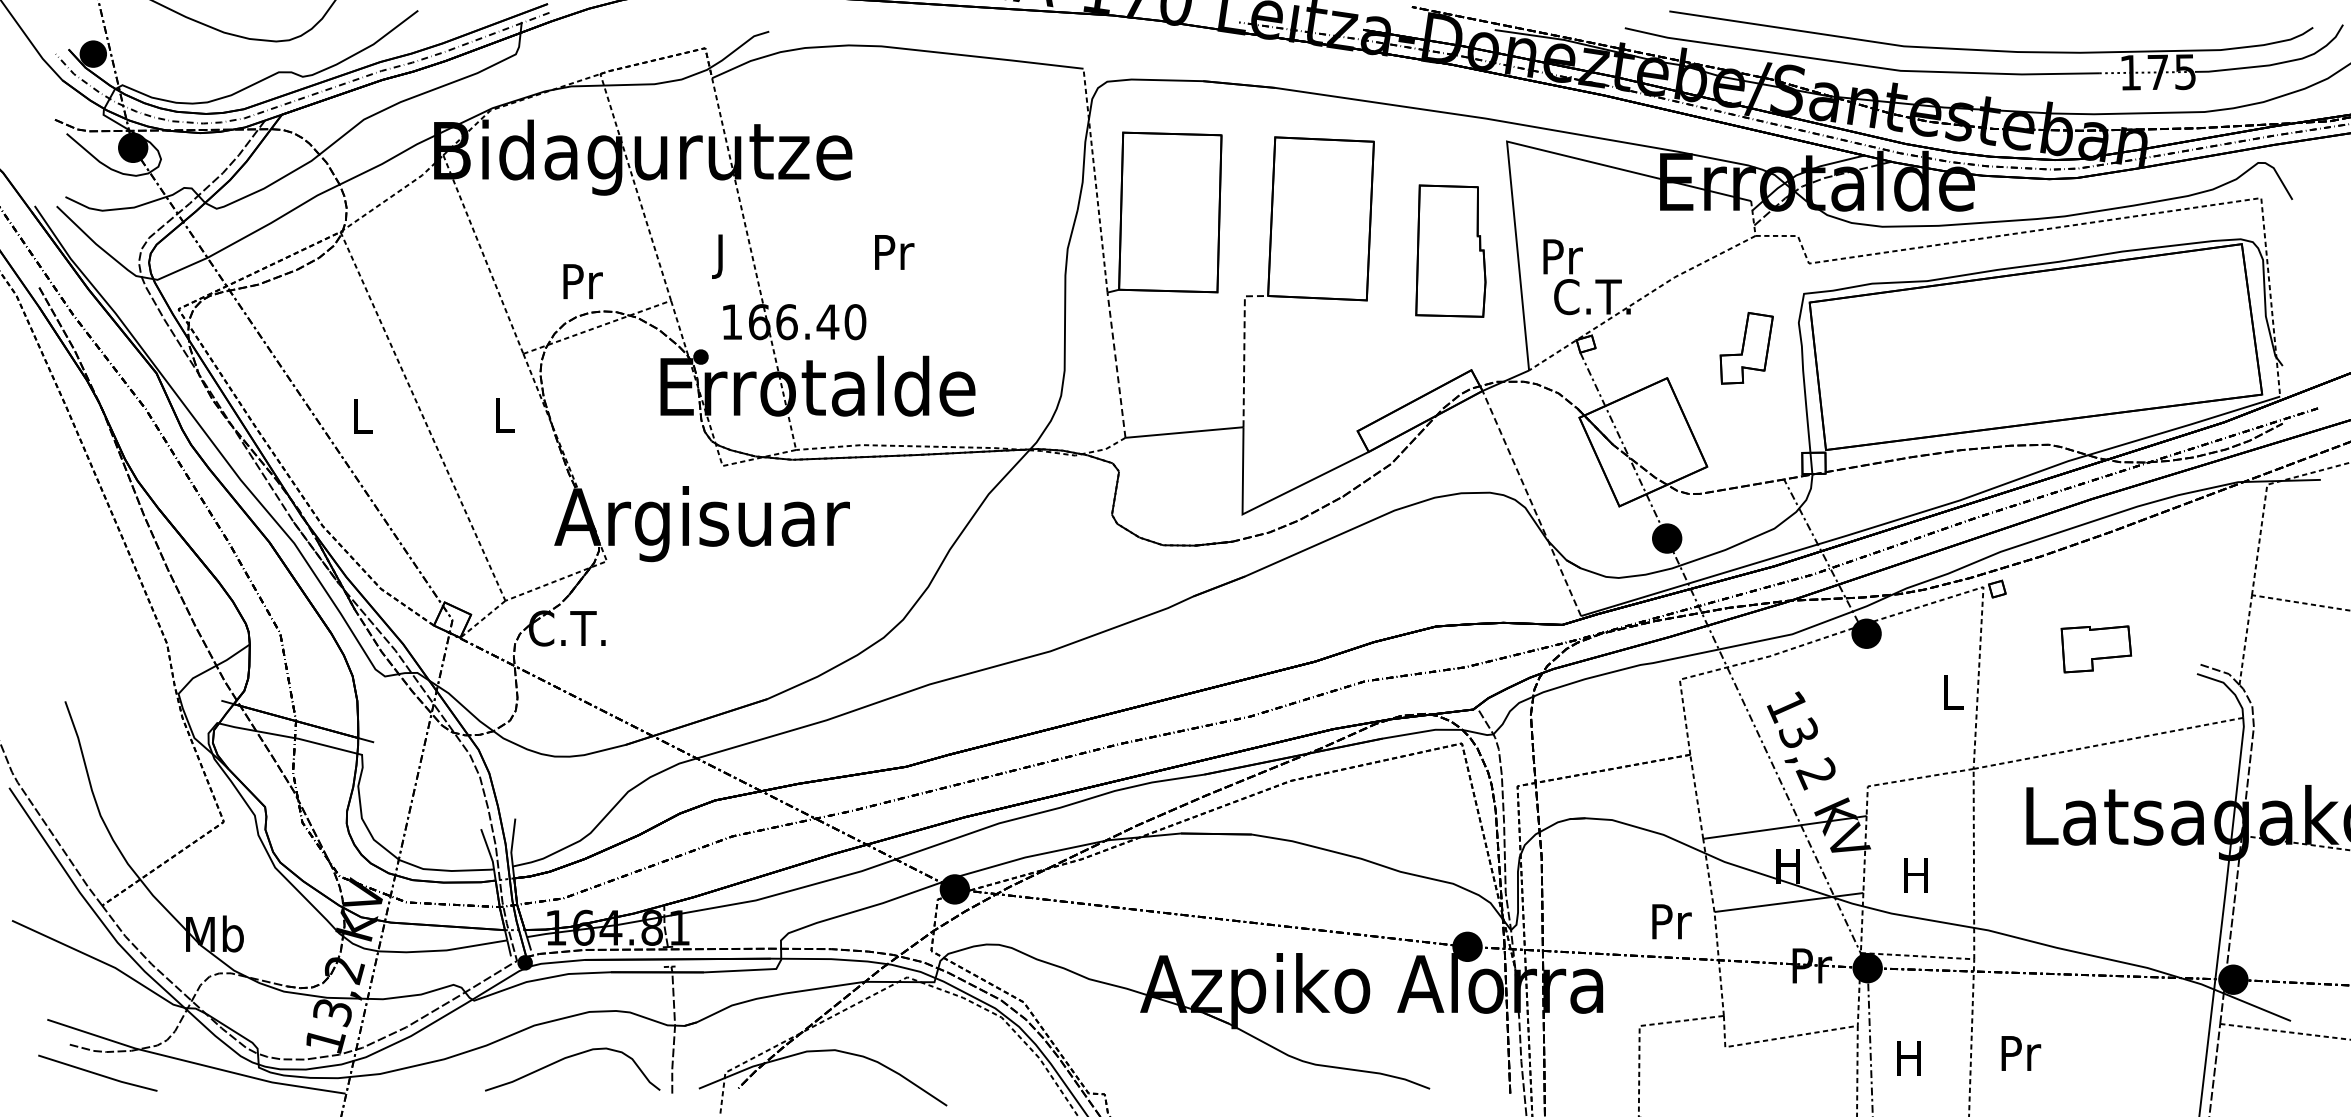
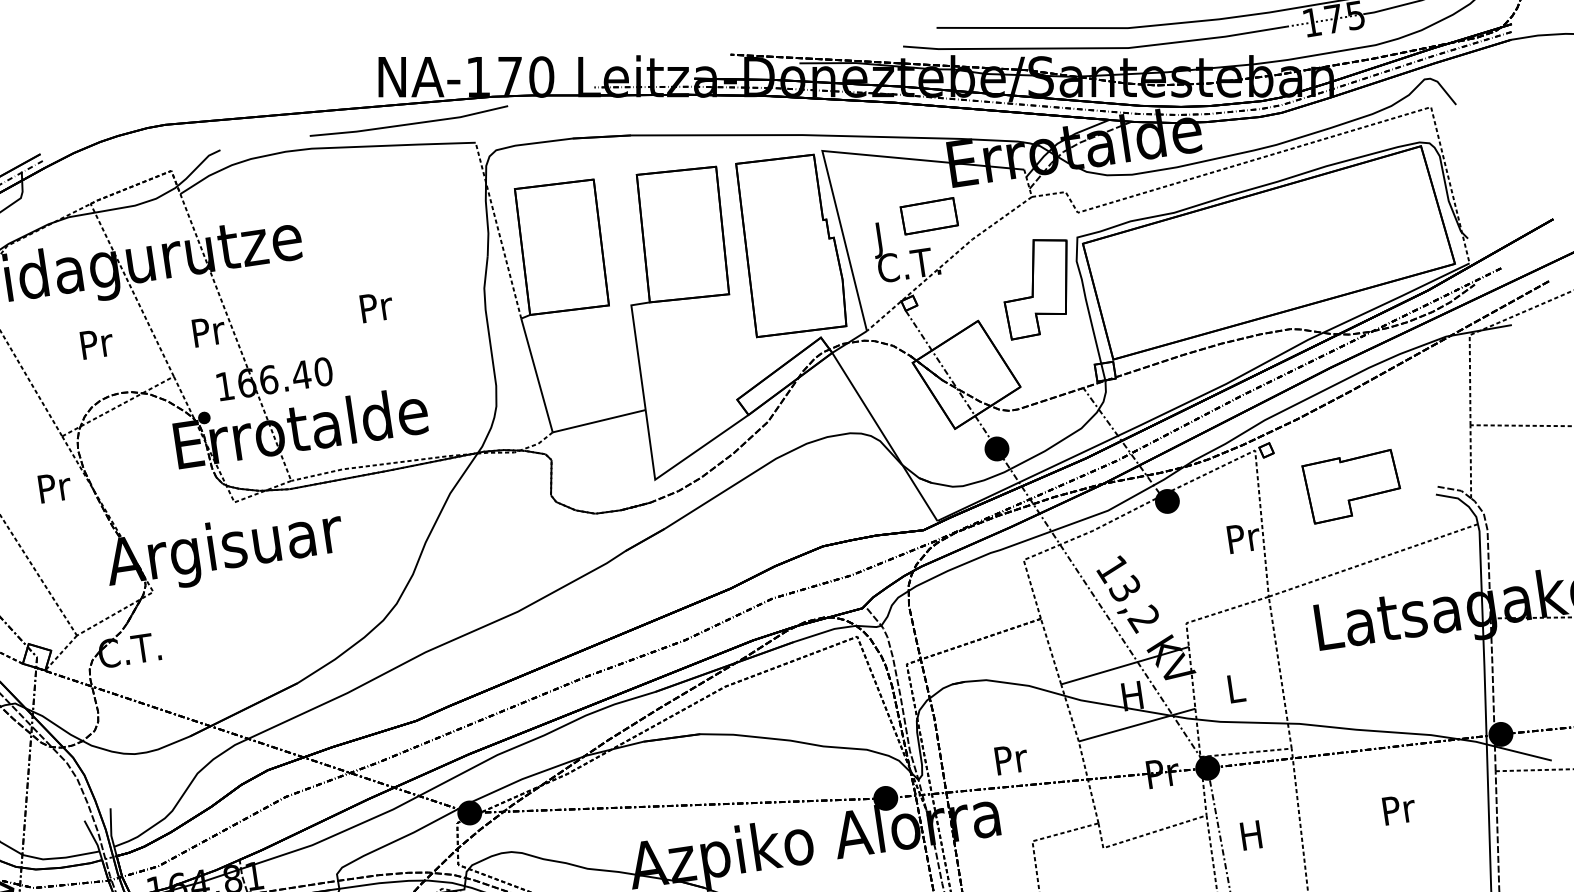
line: (1005, 33) -> (409, 123), added
part: (1625, 241) -> (928, 216), added
part: (1450, 250) -> (790, 244), size x1.67
text: (894, 252) -> (376, 307), moved
text: (722, 256) -> (209, 335), J -> Pr
text: (1562, 261) -> (880, 240), Pr -> J
text: (582, 281) -> (96, 343), moved
part: (1746, 348) -> (1037, 287), size x1.67
line: (1244, 349) -> (637, 347), dashed -> solid
line: (1116, 364) -> (536, 374), dashed -> solid
text: (505, 414) -> (55, 486), L -> Pr
line: (1531, 503) -> (884, 436), dashed -> solid
part: (2096, 649) -> (1352, 486), size x1.67
text: (1953, 692) -> (1243, 538), L -> Pr
text: (1915, 875) -> (1234, 688), H -> L
text: (1671, 921) -> (1011, 759), moved
text: (2021, 1053) -> (1399, 809), moved

